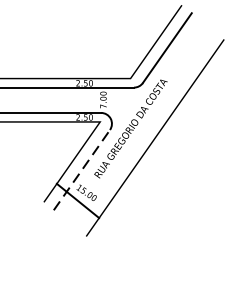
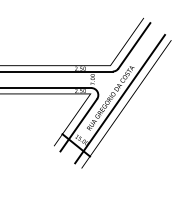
line: (145, 128) -> (120, 98), added
line: (81, 170) -> (78, 125), dashed -> solid

